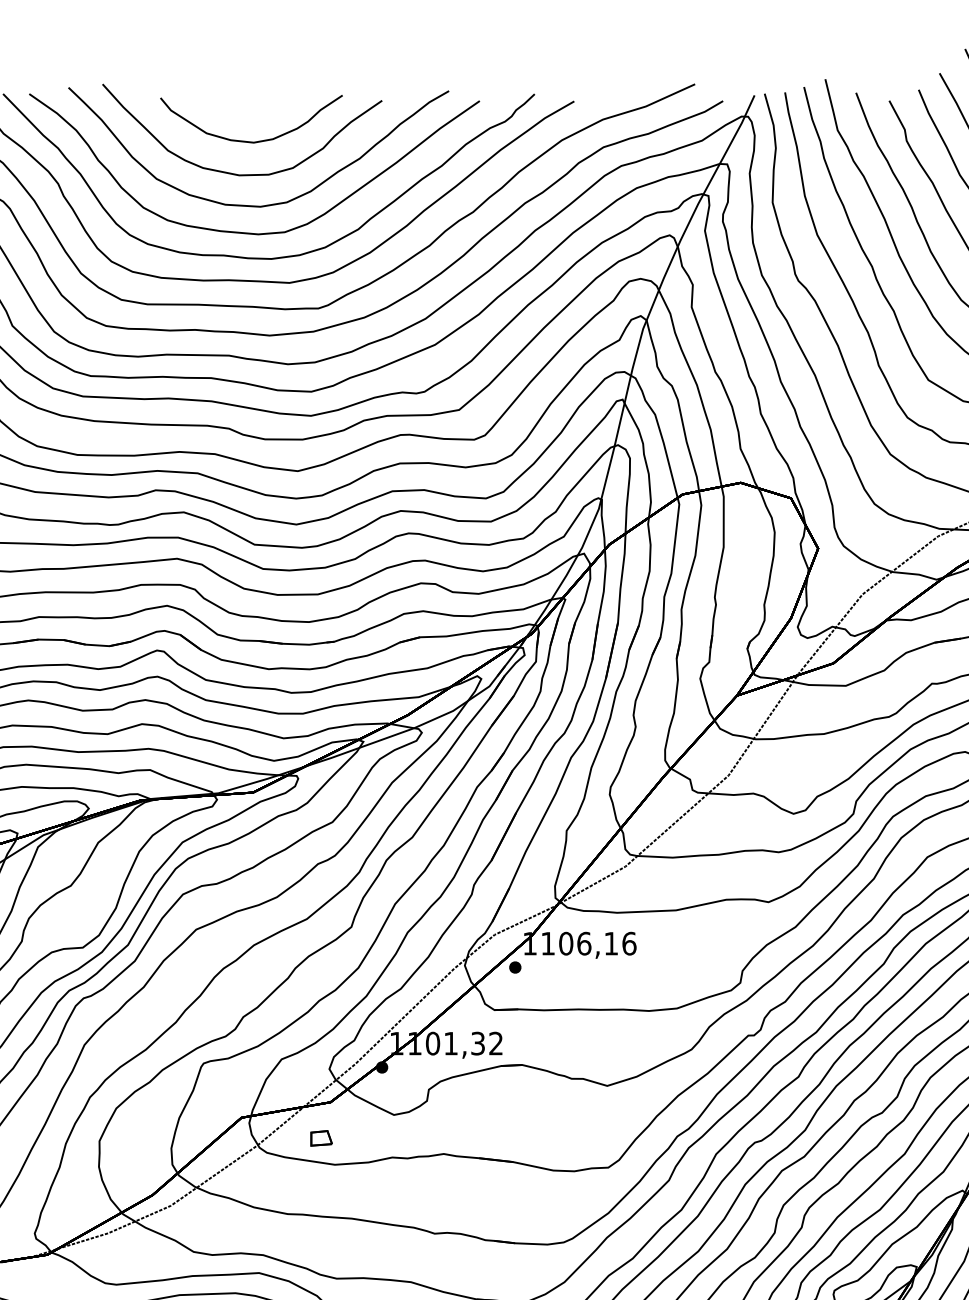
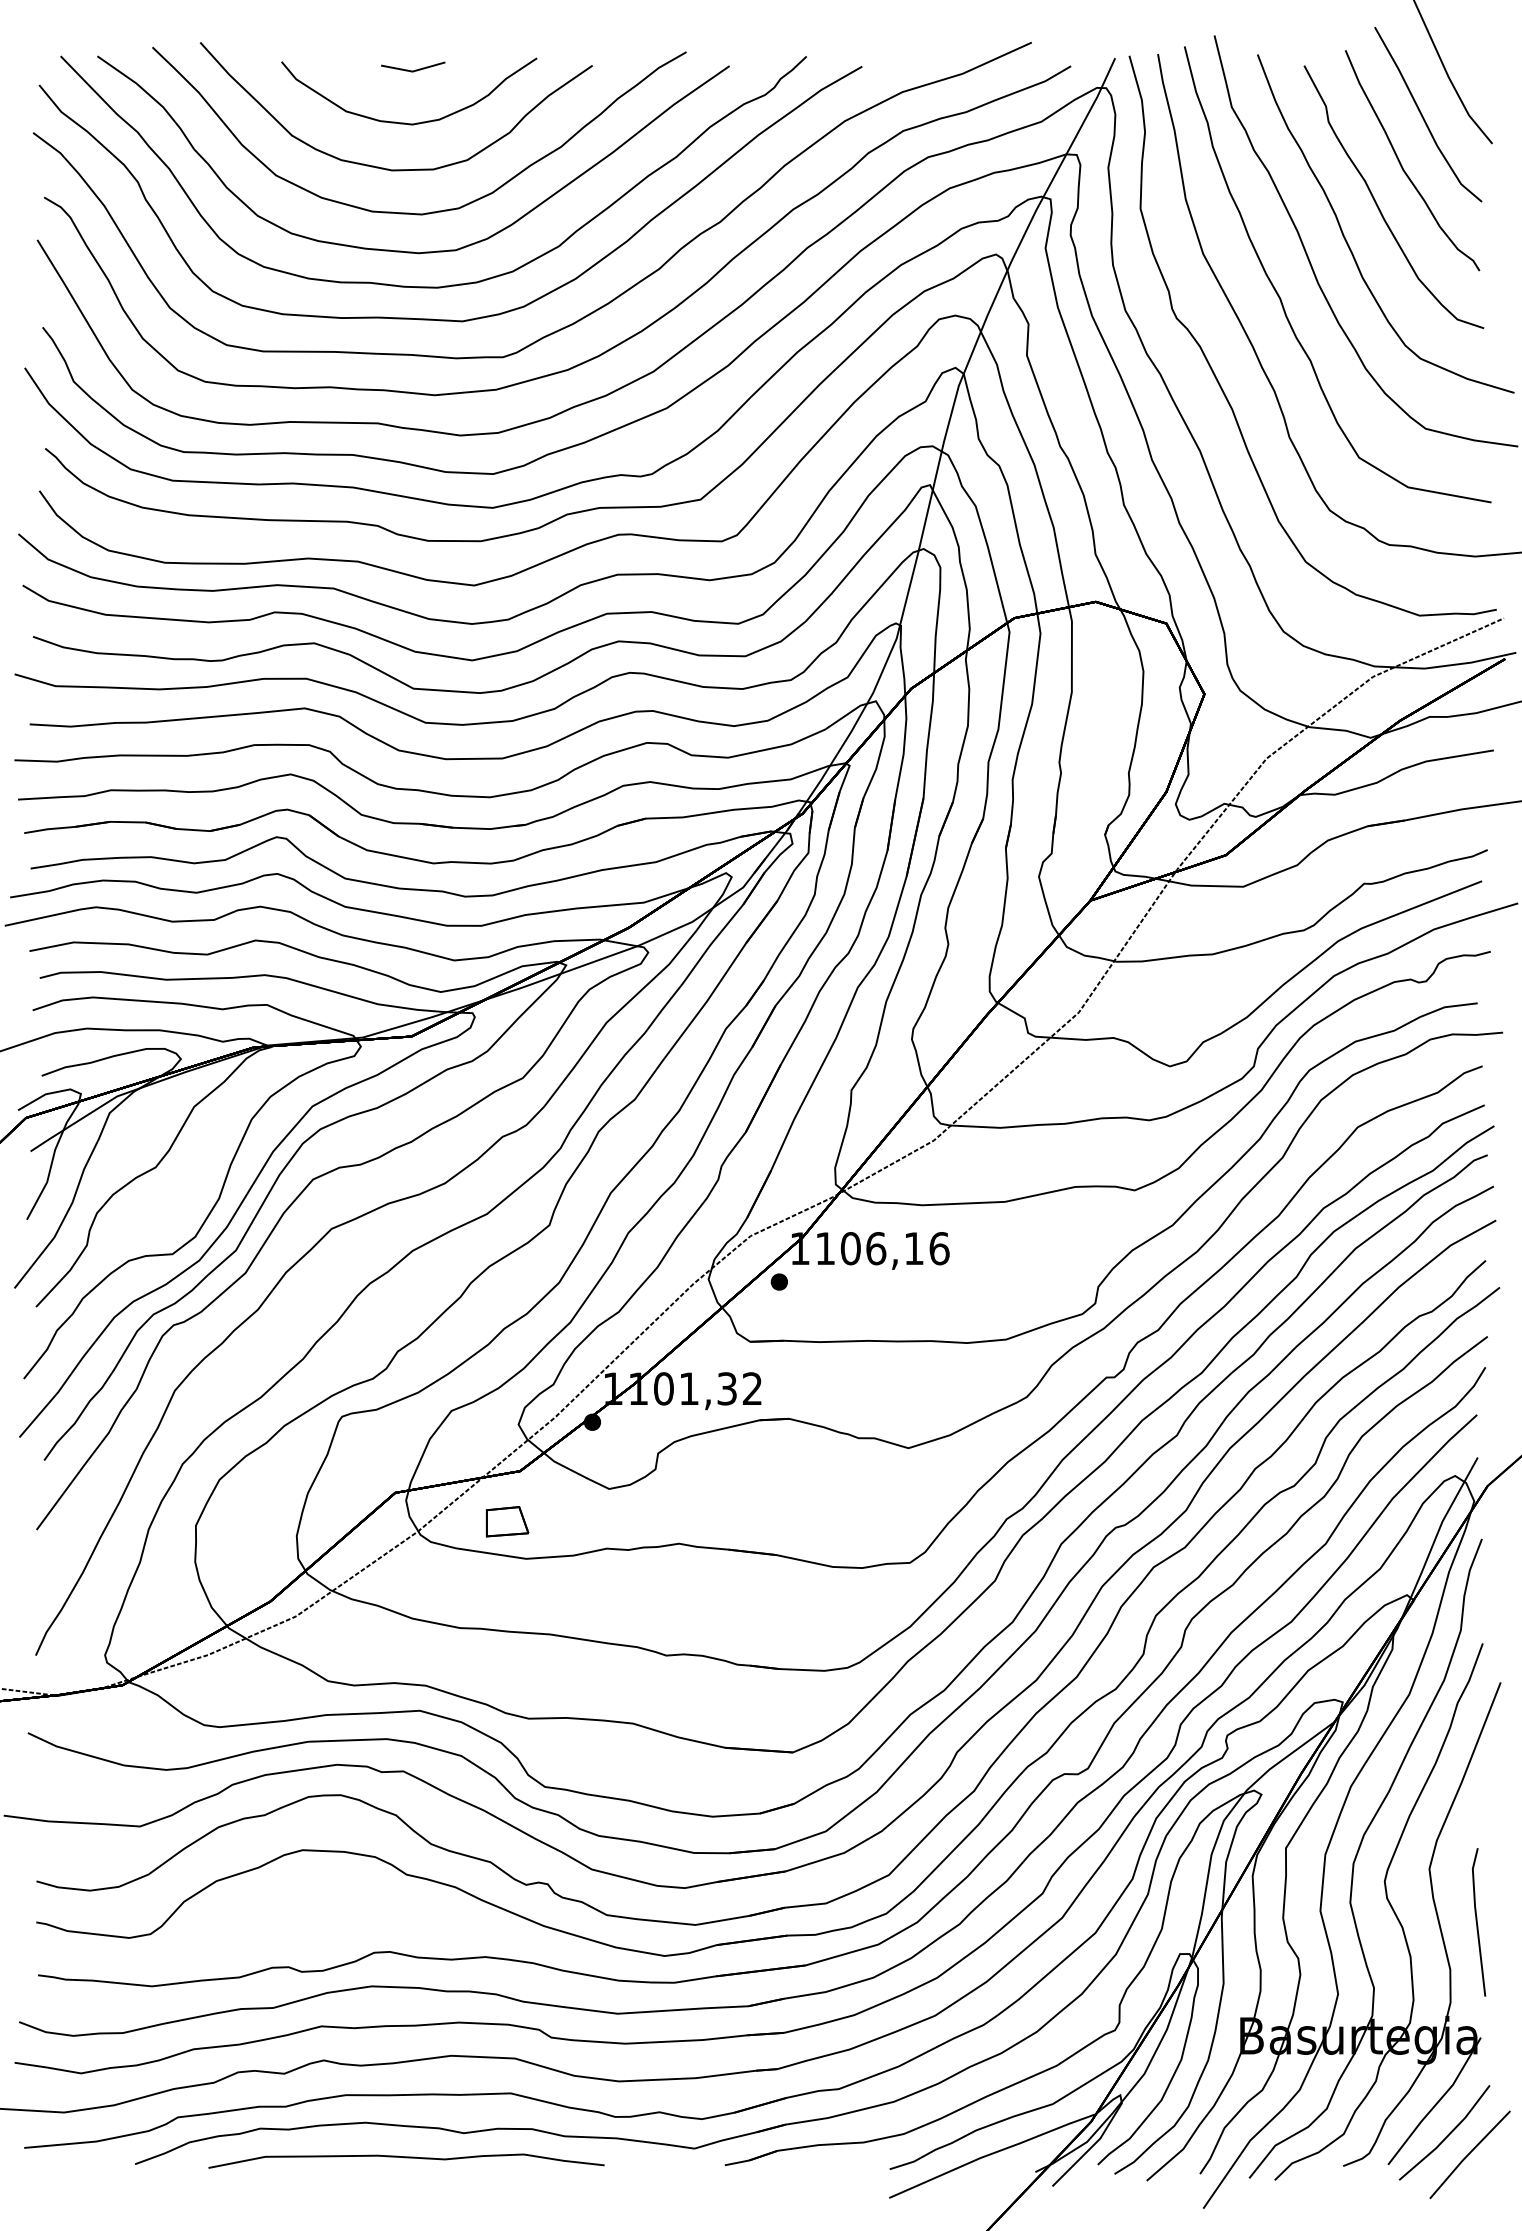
line: (255, 103) -> (415, 69), added
part: (321, 1138) -> (507, 1521), size x1.43

